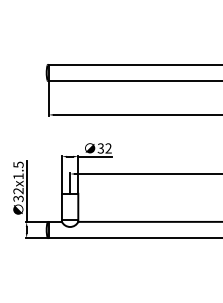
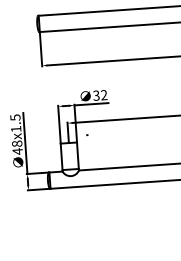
text: (18, 195) -> (17, 148), 32x1.5 -> 48x1.5

